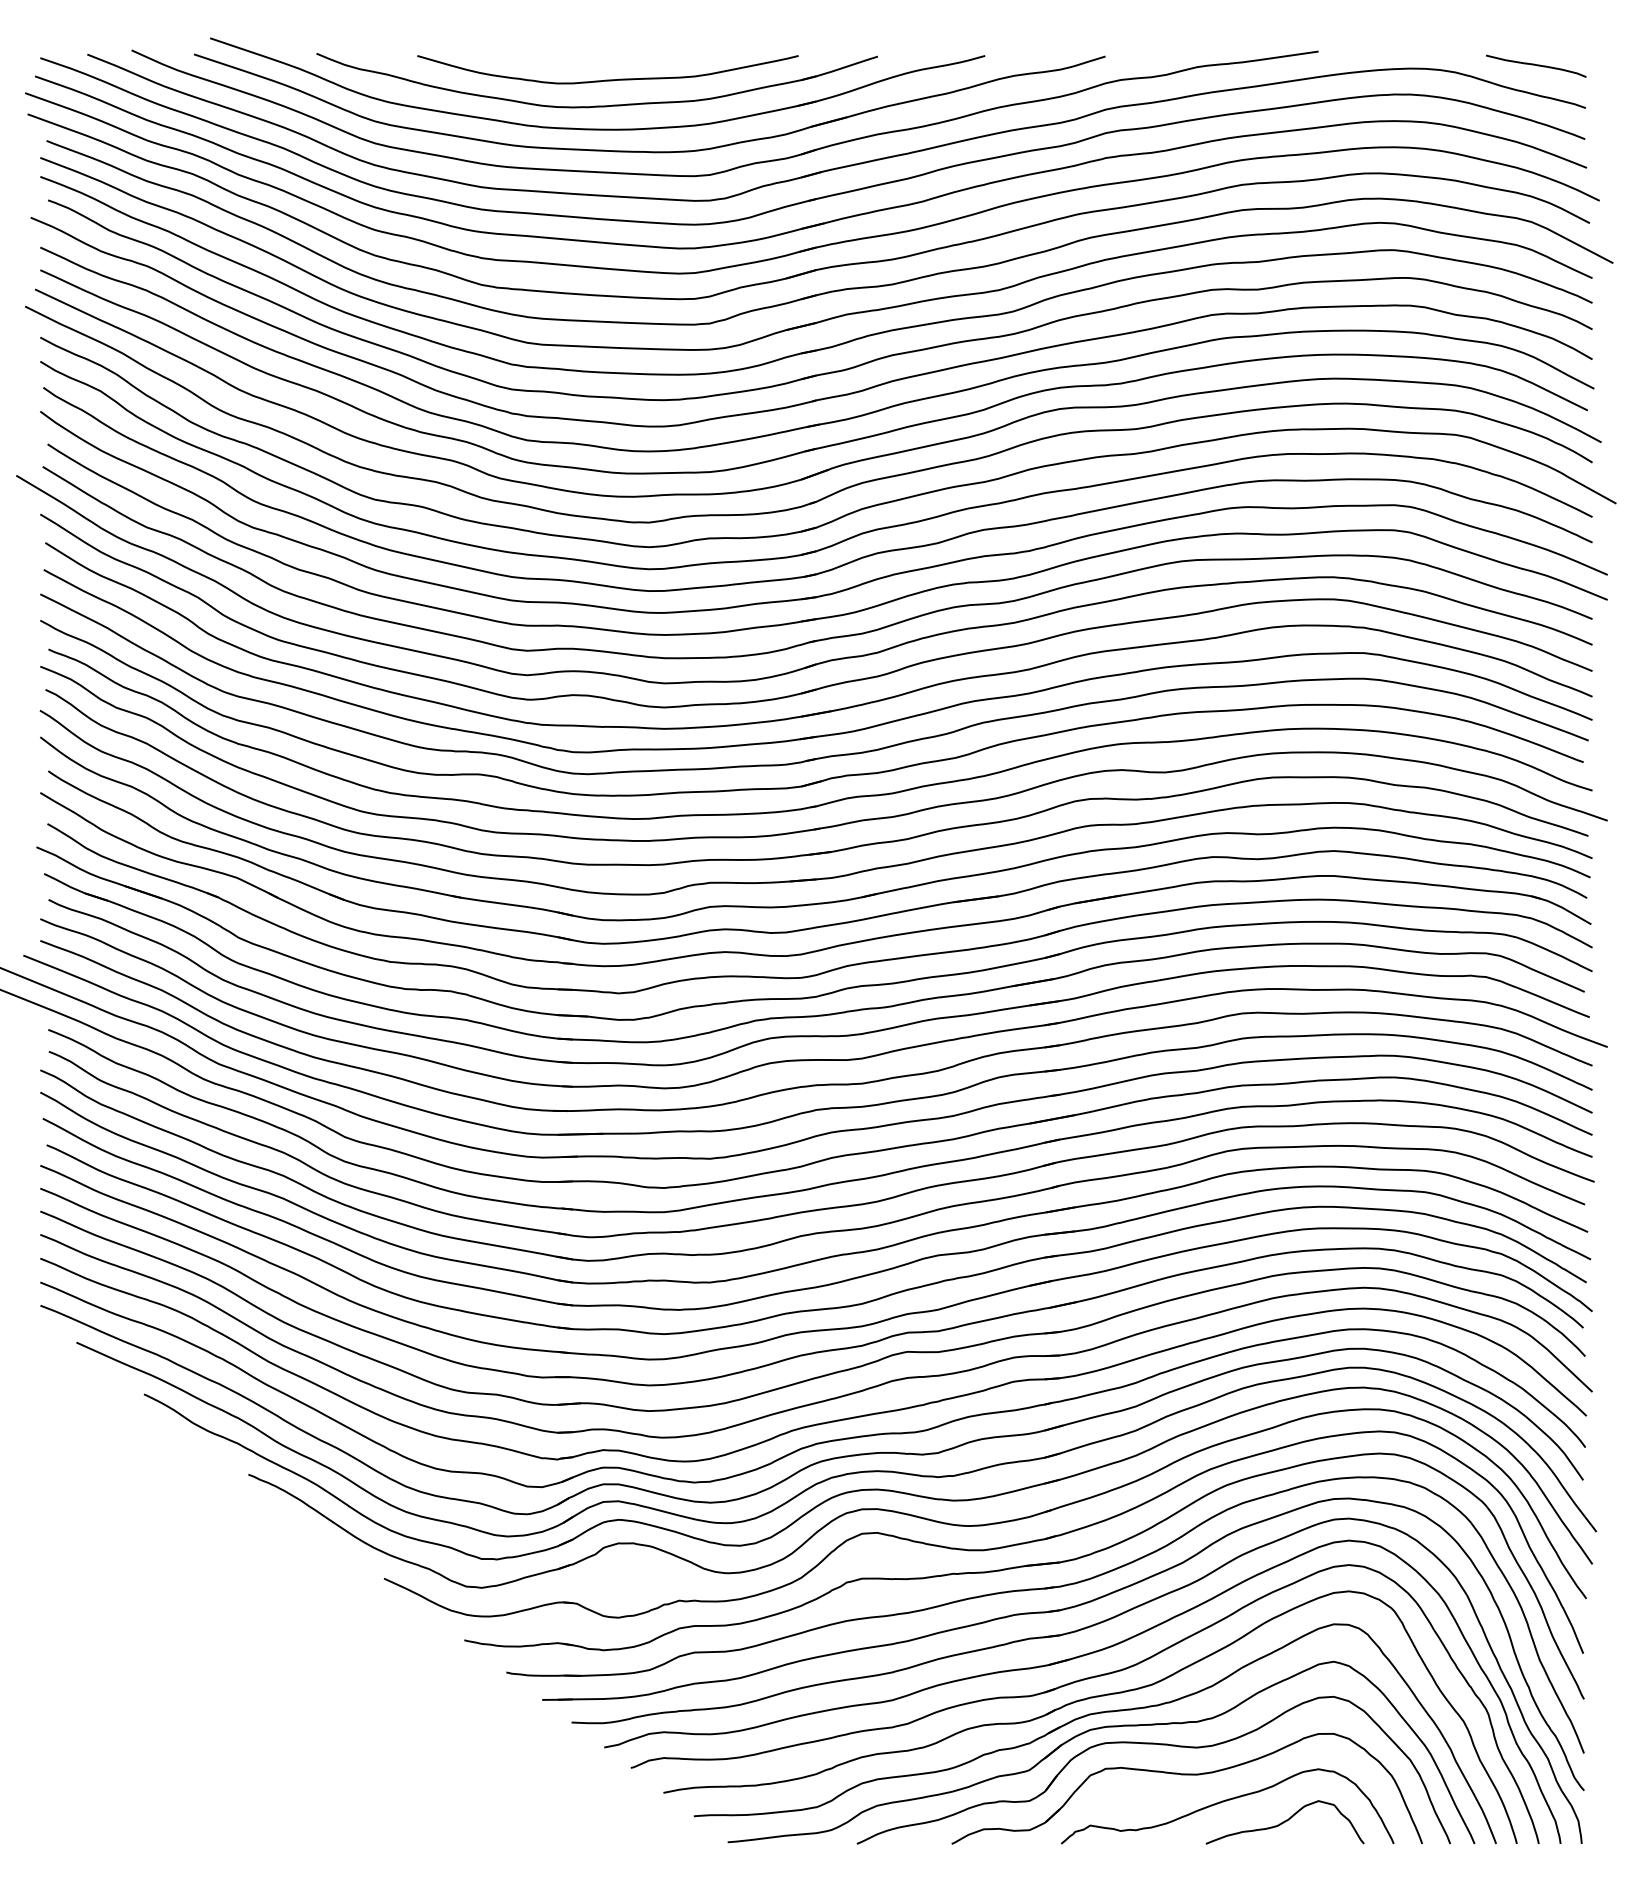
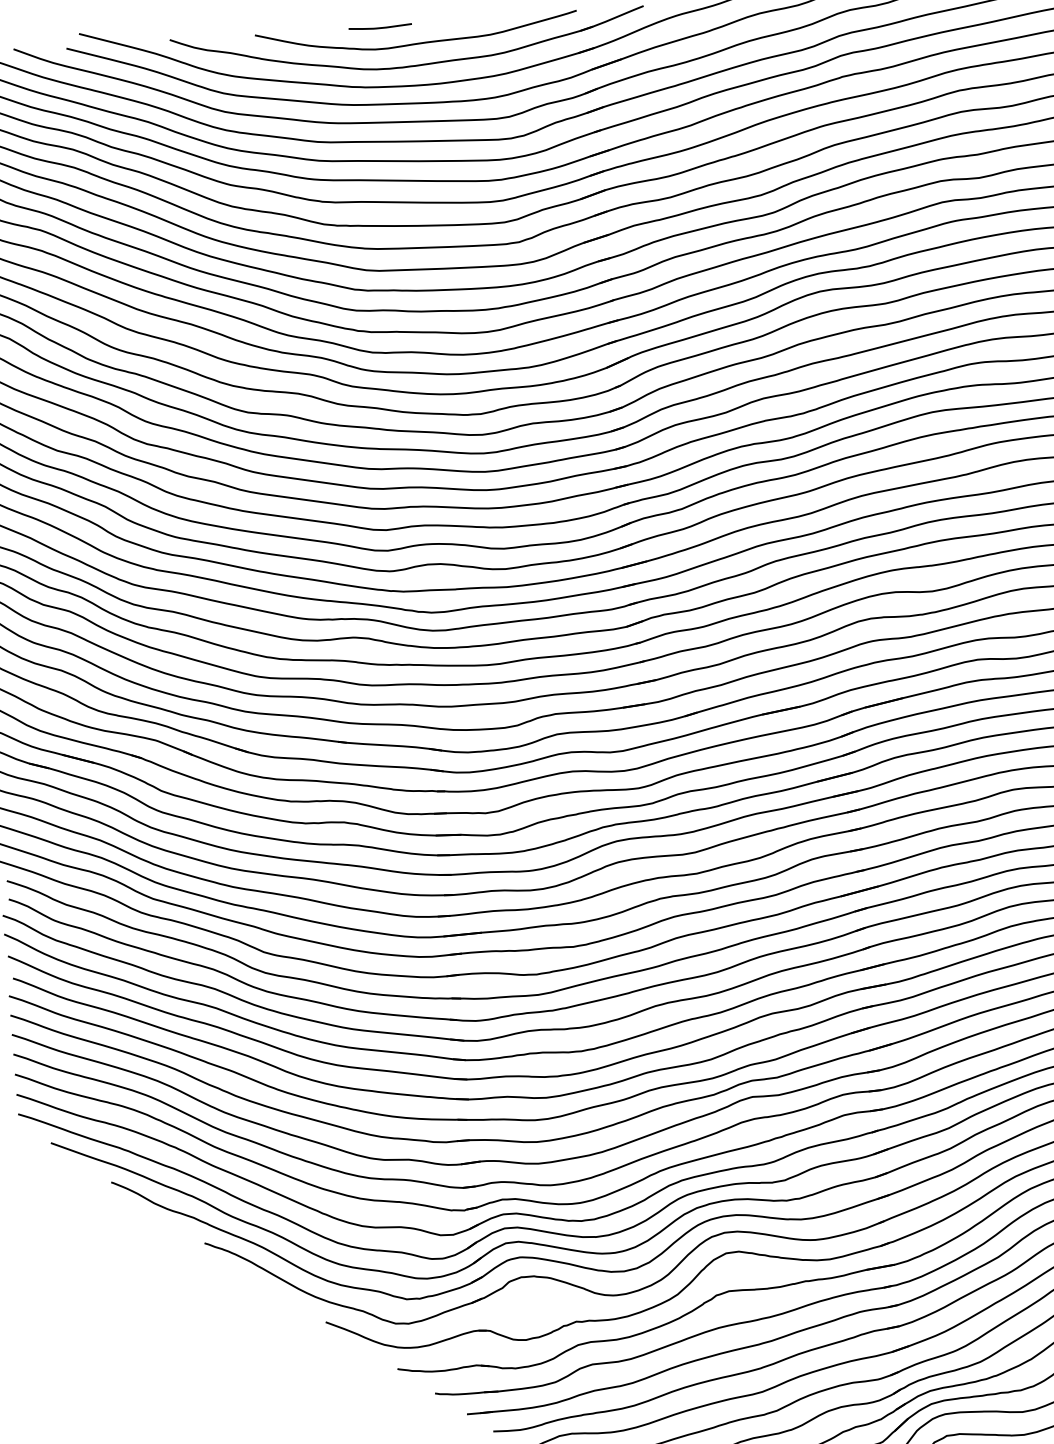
curve: (565, 57) -> (380, 27), added

